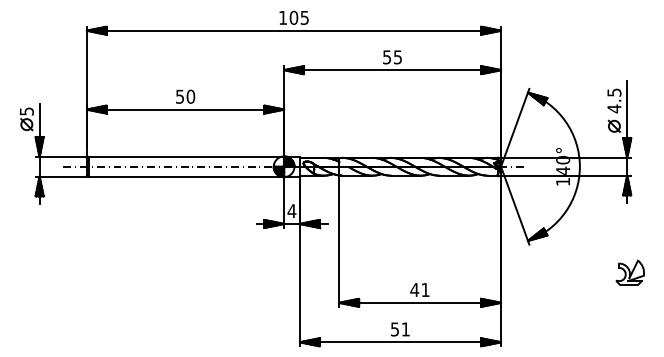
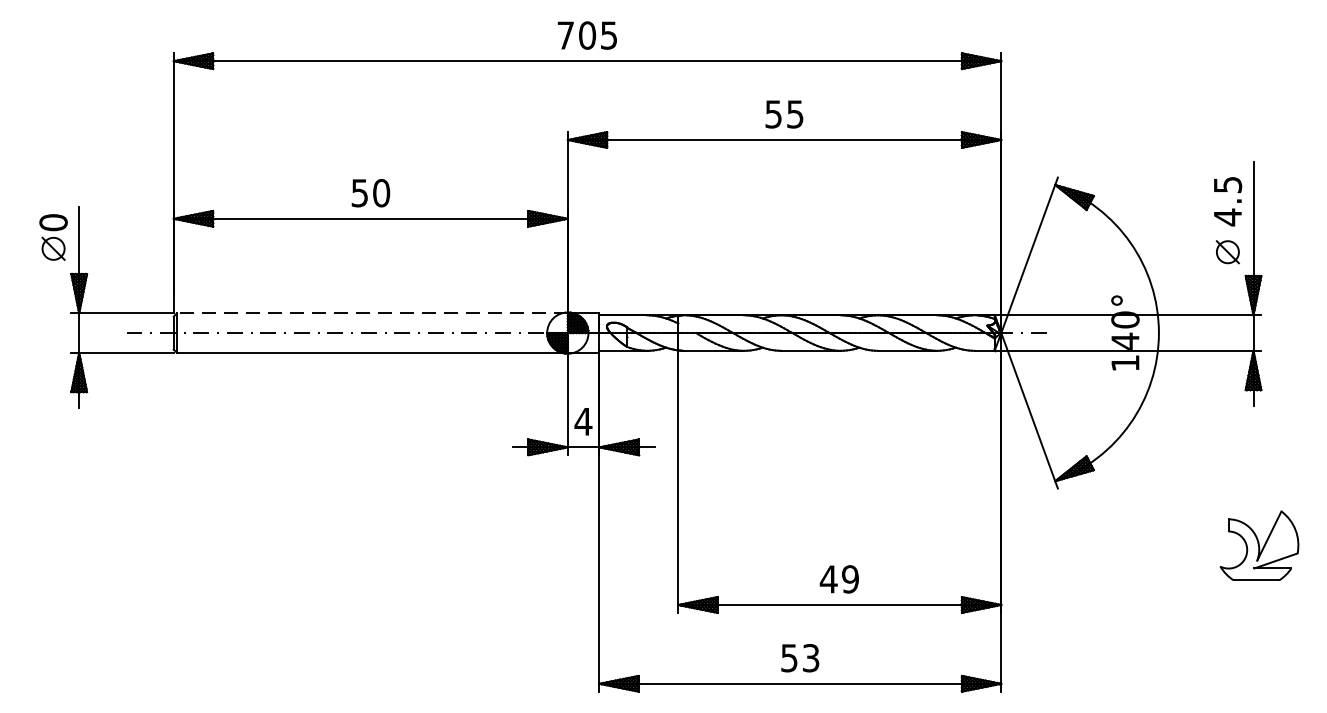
text: (283, 17) -> (566, 34), 105 -> 705
text: (26, 111) -> (52, 222), 5 -> 0
line: (186, 156) -> (372, 312), solid -> dashed
part: (629, 272) -> (1258, 544), size x1.4
text: (425, 289) -> (850, 578), 41 -> 49
text: (405, 329) -> (810, 658), 51 -> 53

